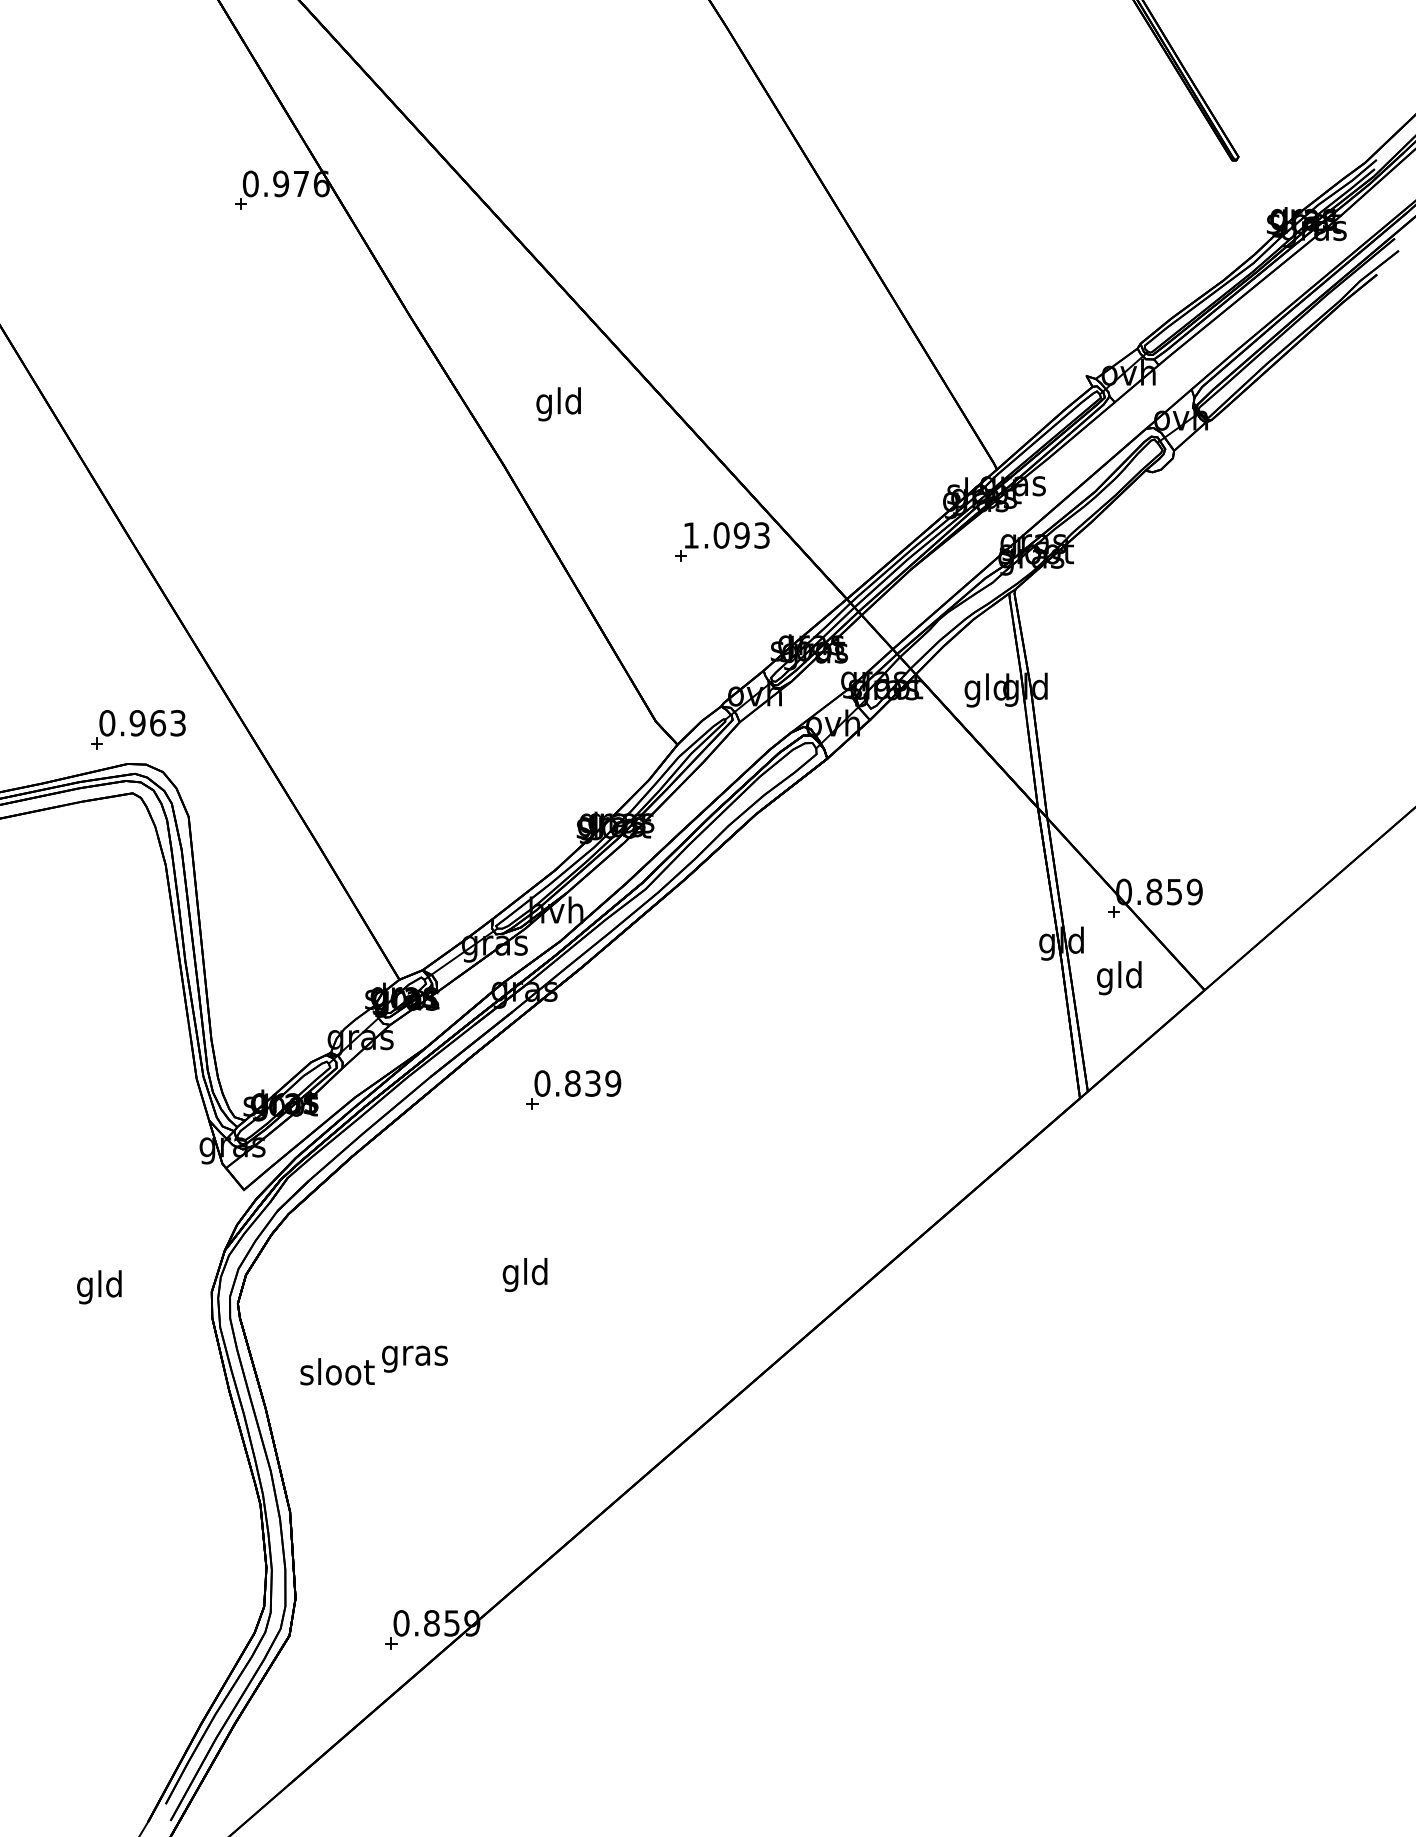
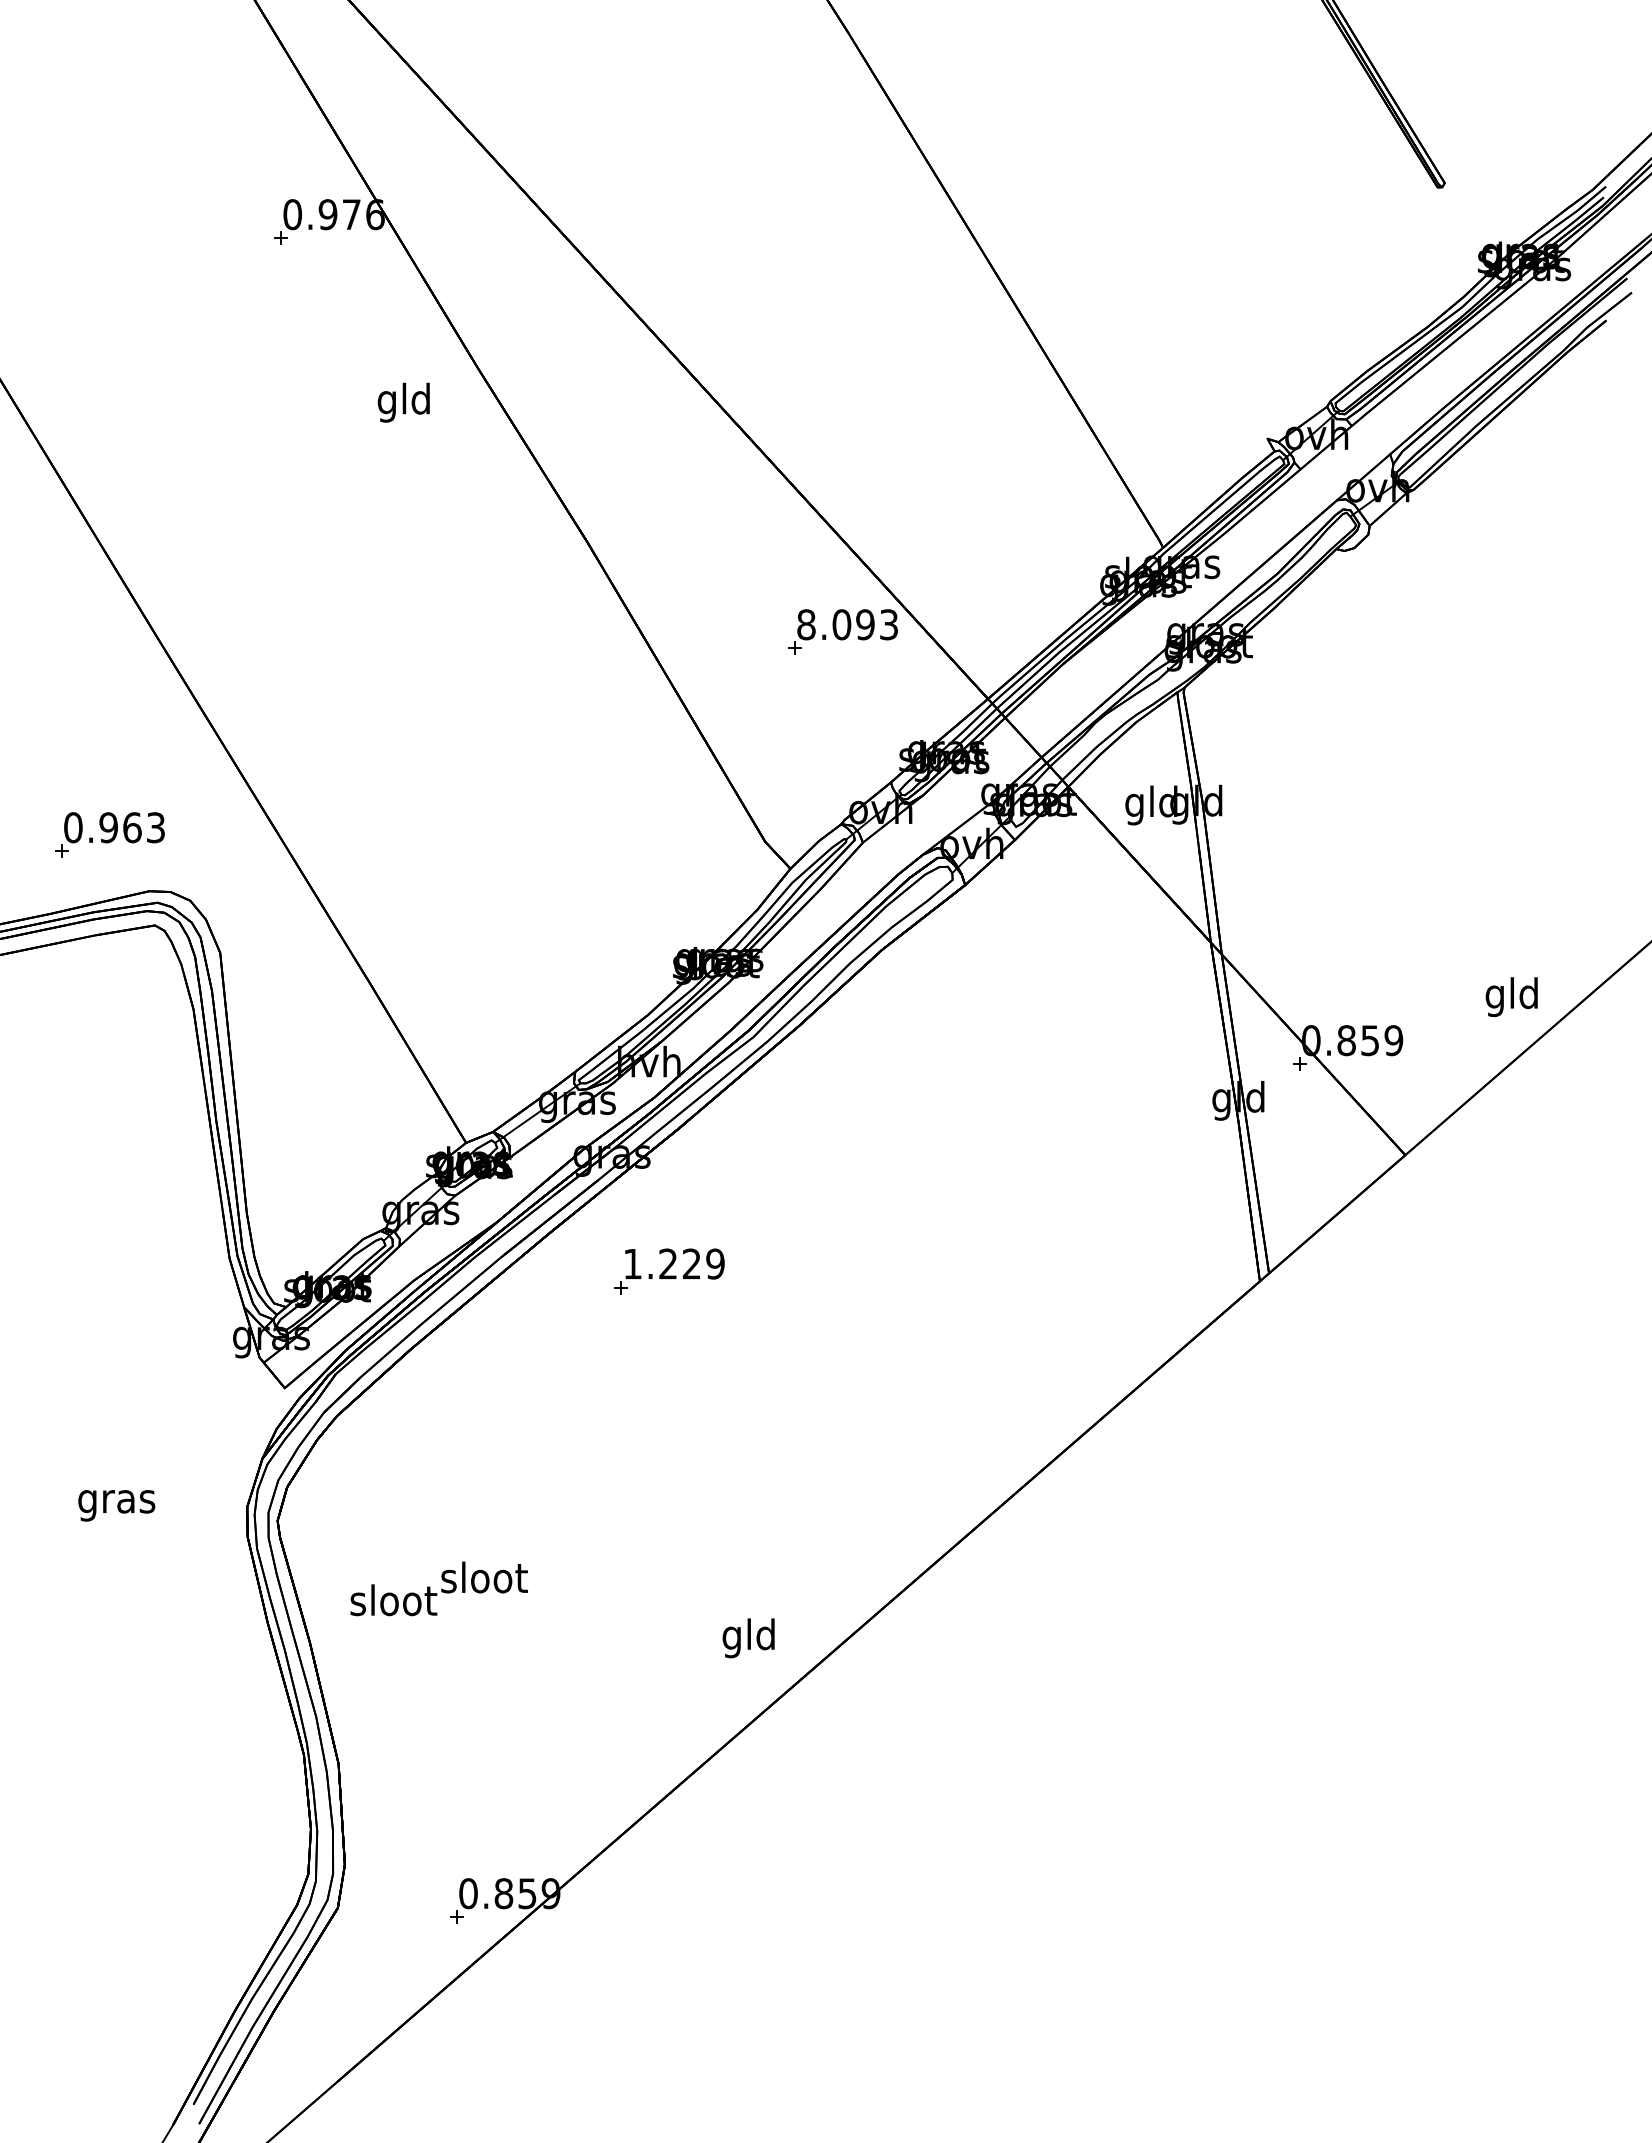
text: (558, 404) -> (403, 402), moved
text: (691, 535) -> (806, 624), 1.093 -> 8.093
part: (138, 729) -> (109, 834), moved
text: (1119, 978) -> (1511, 997), moved
text: (566, 1083) -> (661, 1263), 0.839 -> 1.229
text: (524, 1275) -> (748, 1638), moved
text: (99, 1287) -> (116, 1501), gld -> gras
text: (415, 1355) -> (484, 1581), gras -> sloot

